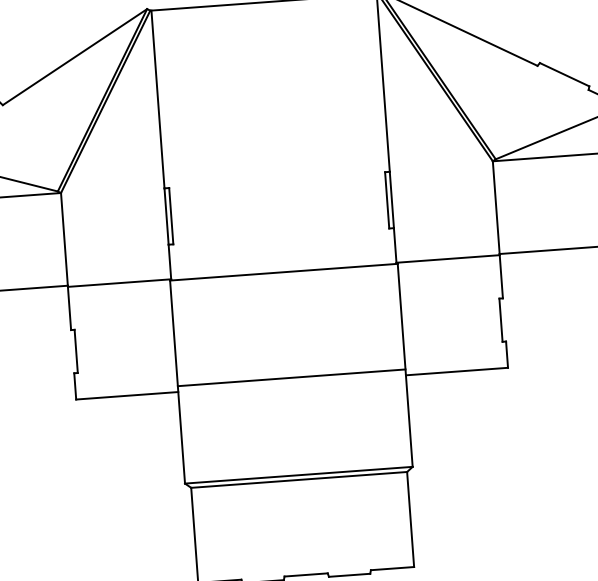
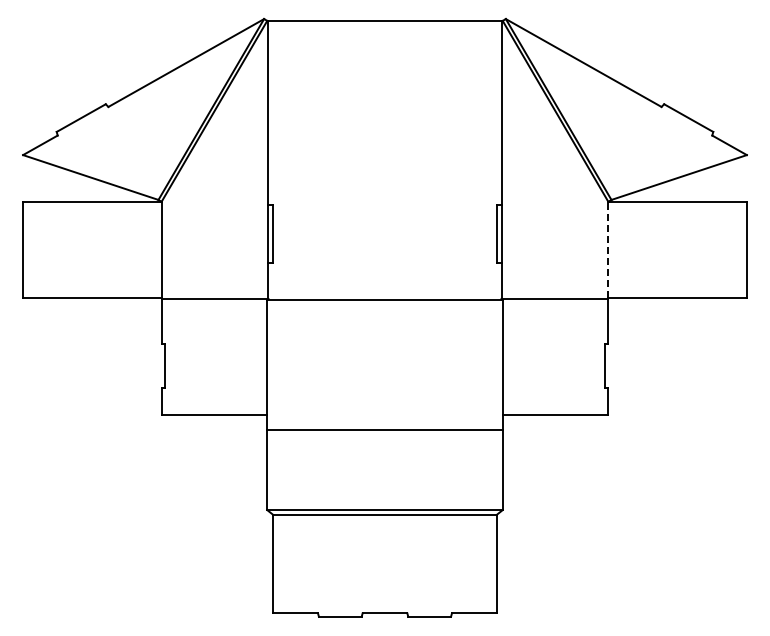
line: (496, 207) -> (608, 249), solid -> dashed
line: (291, 378) -> (384, 430), moved

